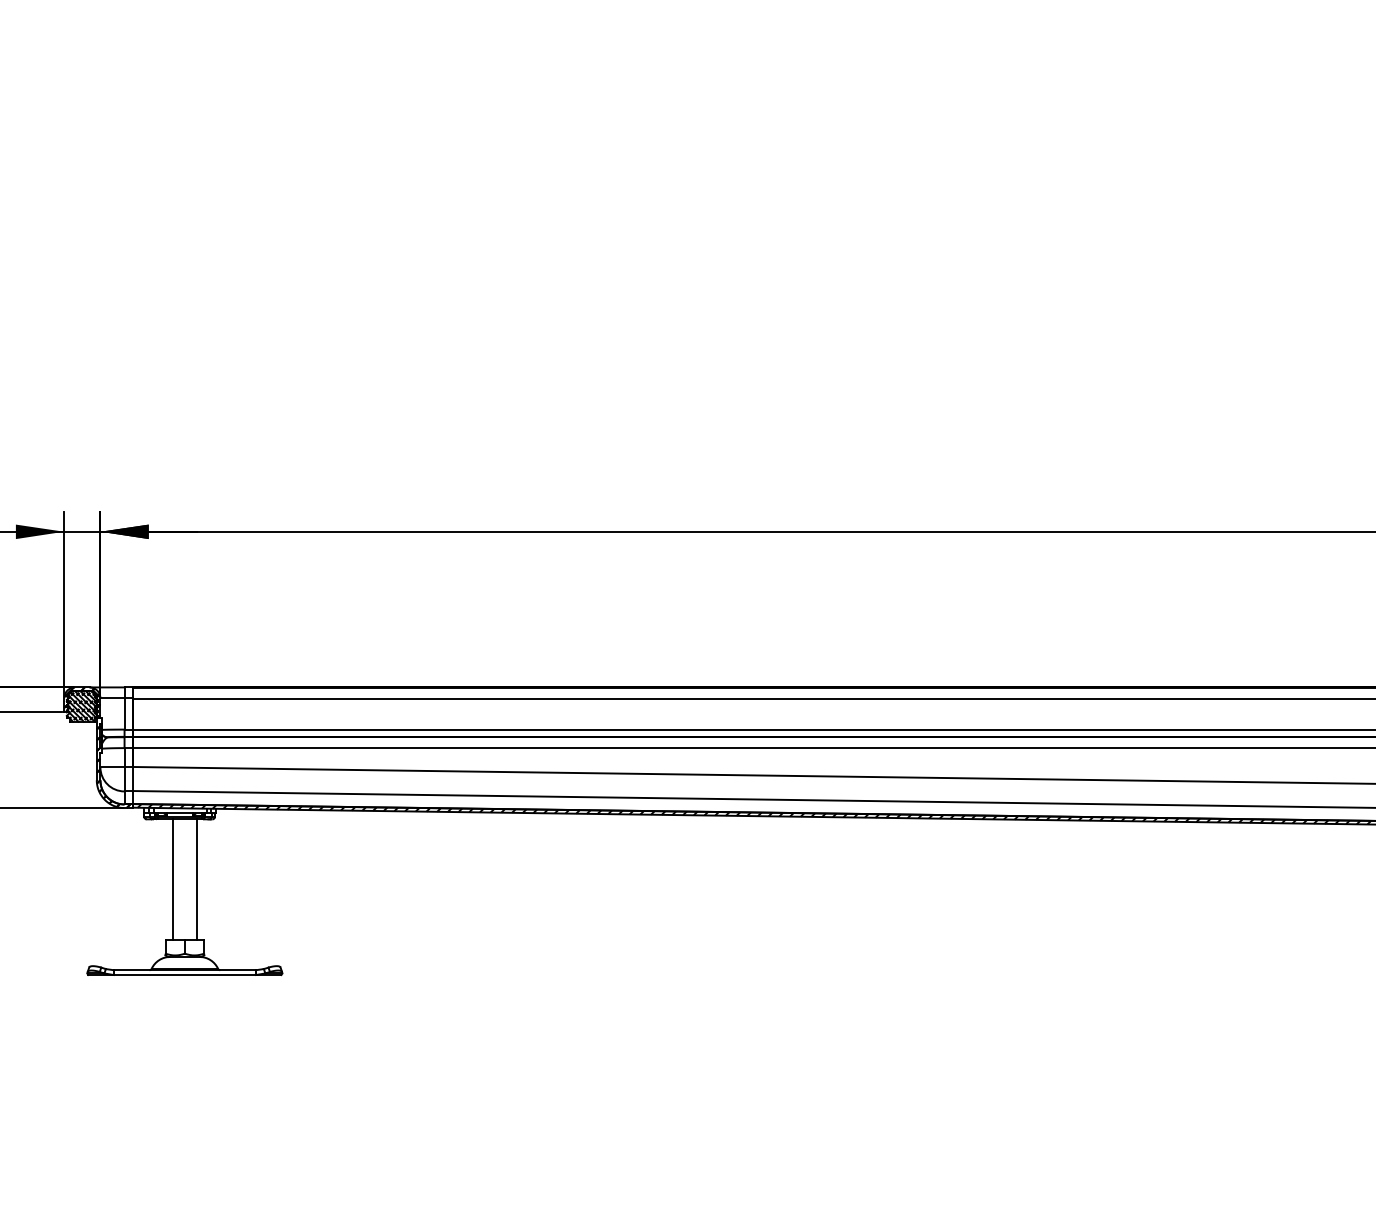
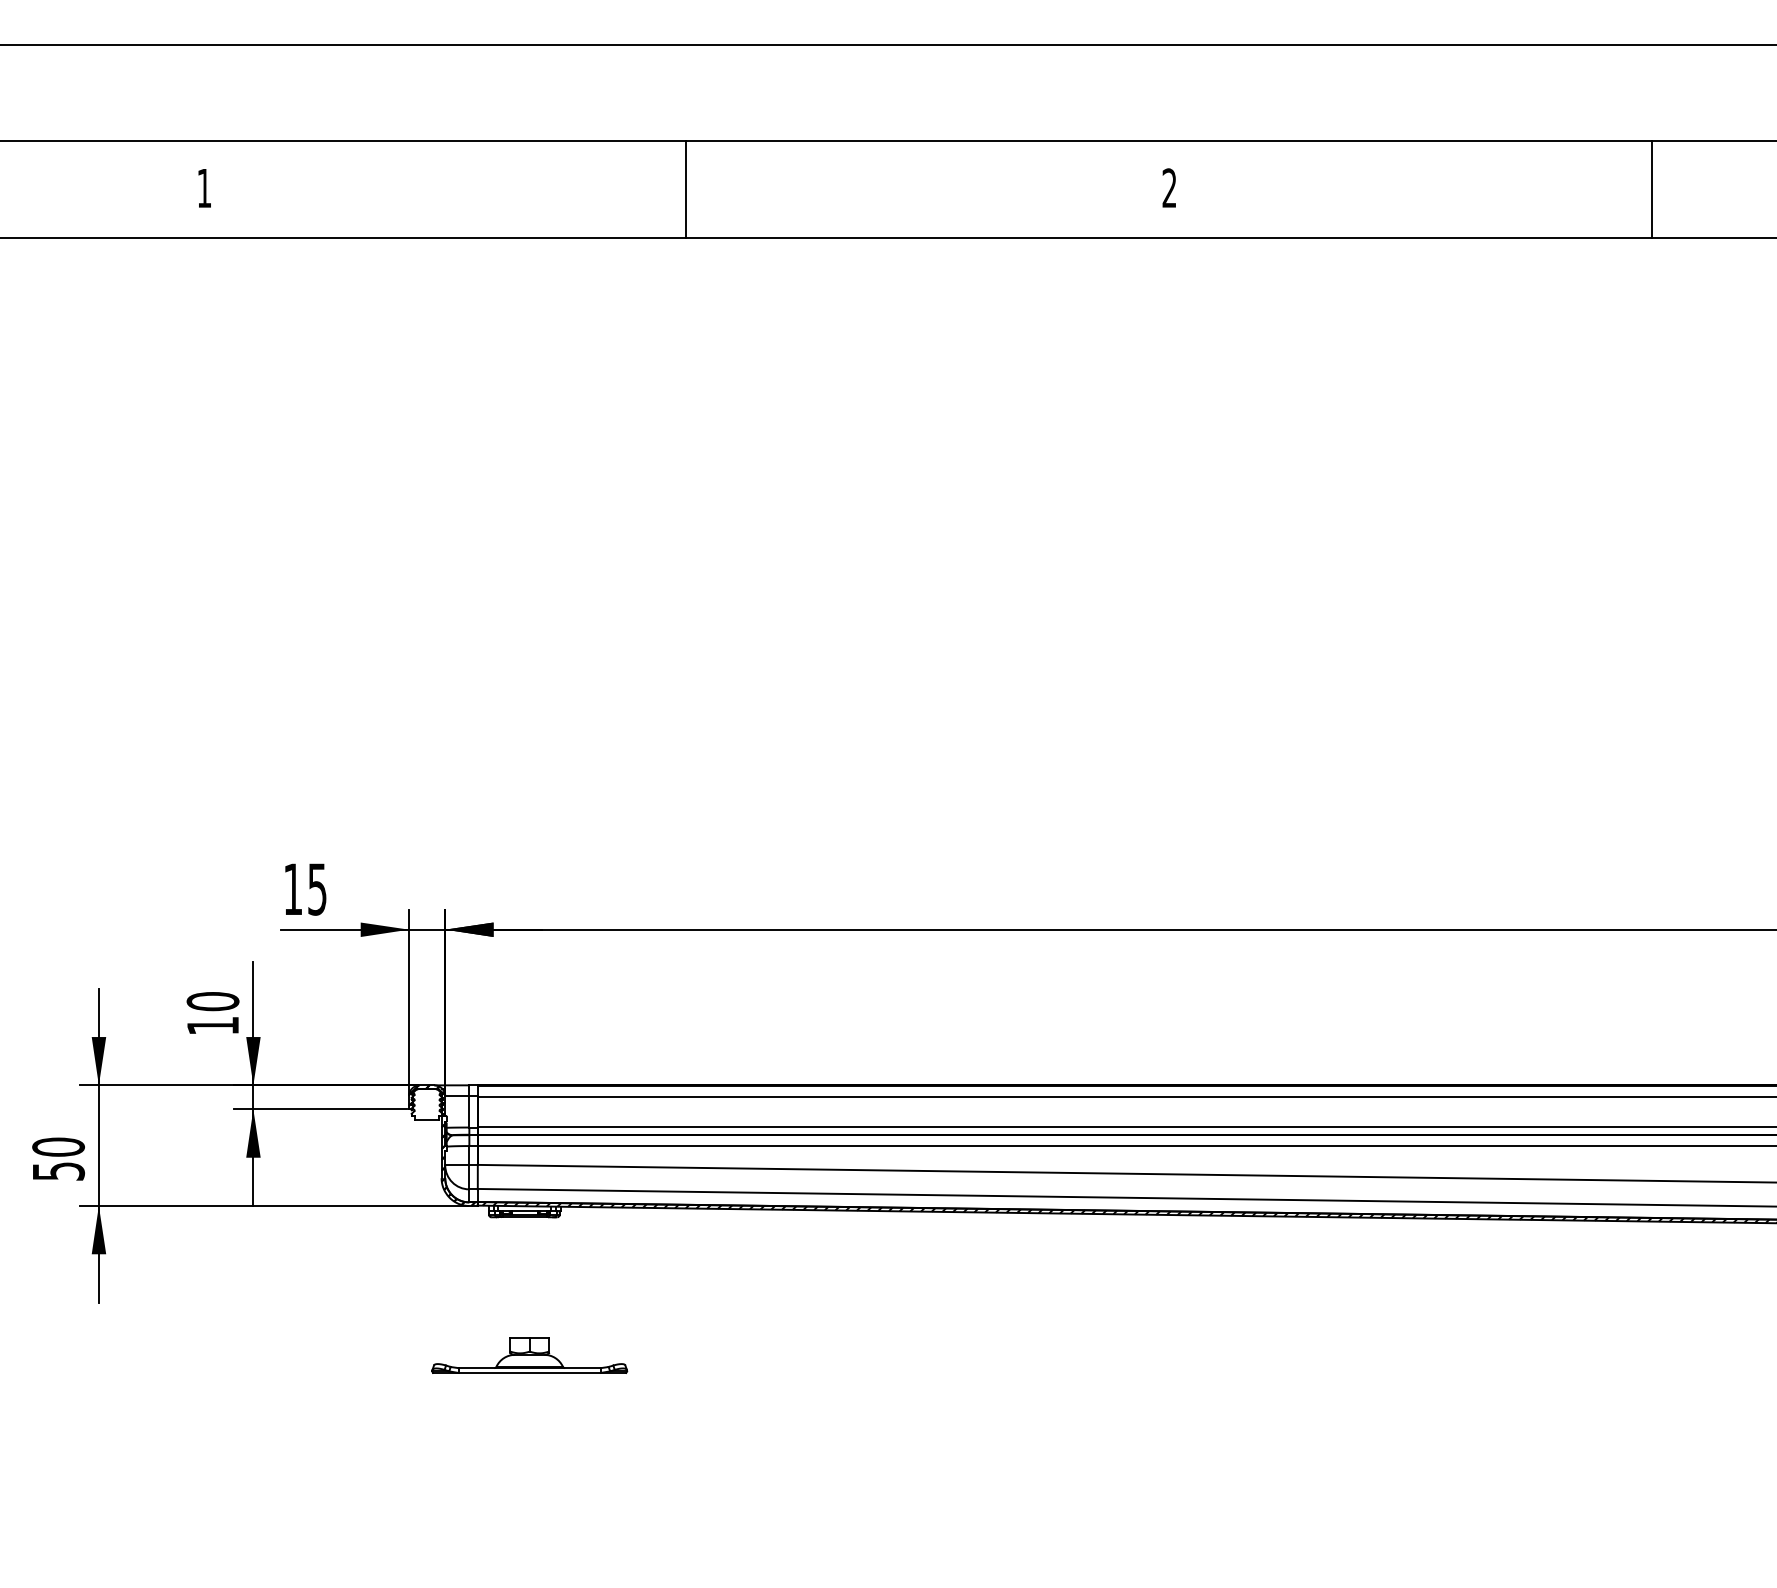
hatch: (81, 706) -> (426, 1104), removed
line: (172, 879) -> (517, 1277), removed
line: (196, 879) -> (541, 1277), removed

